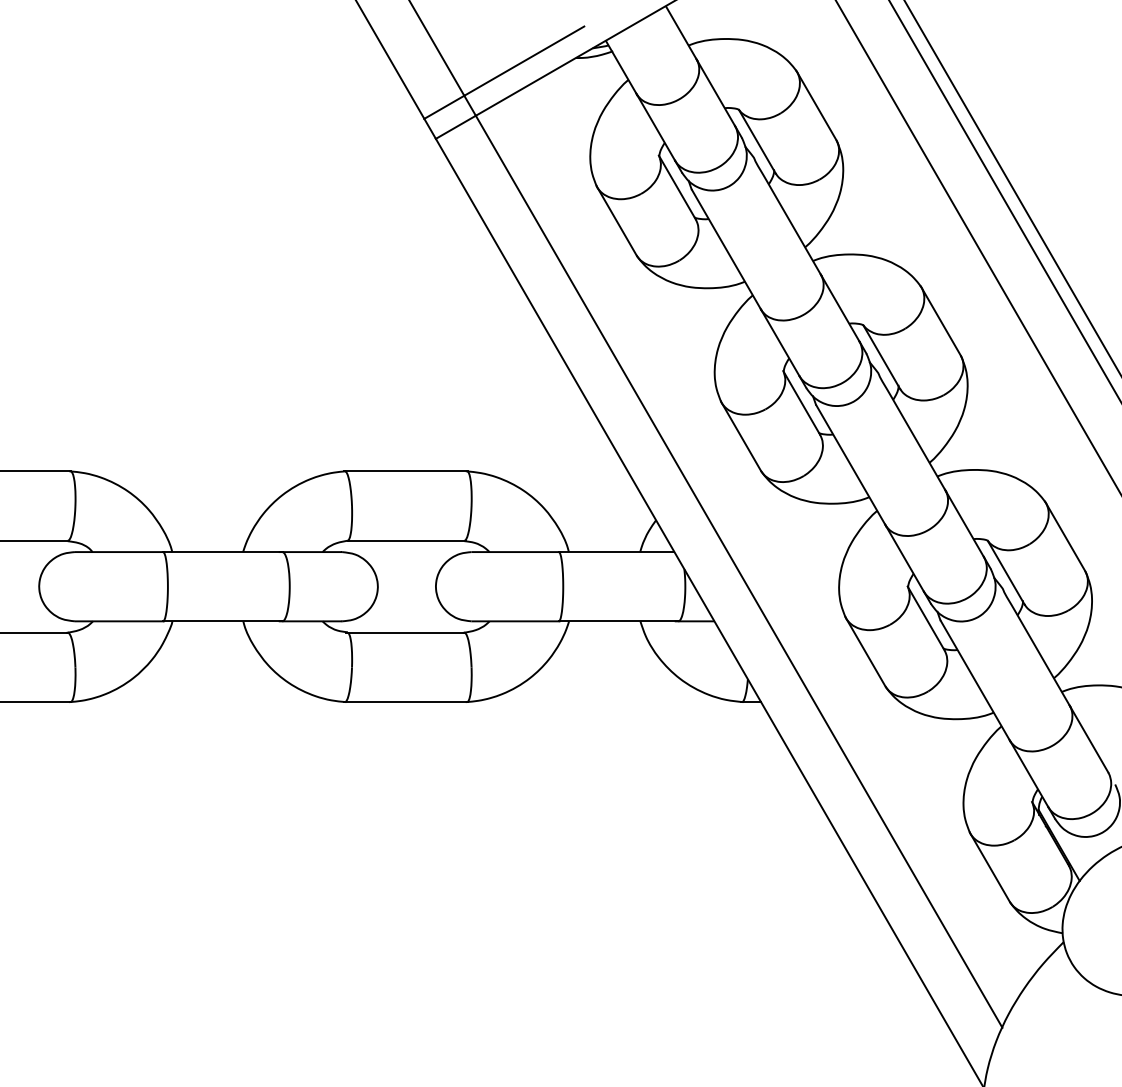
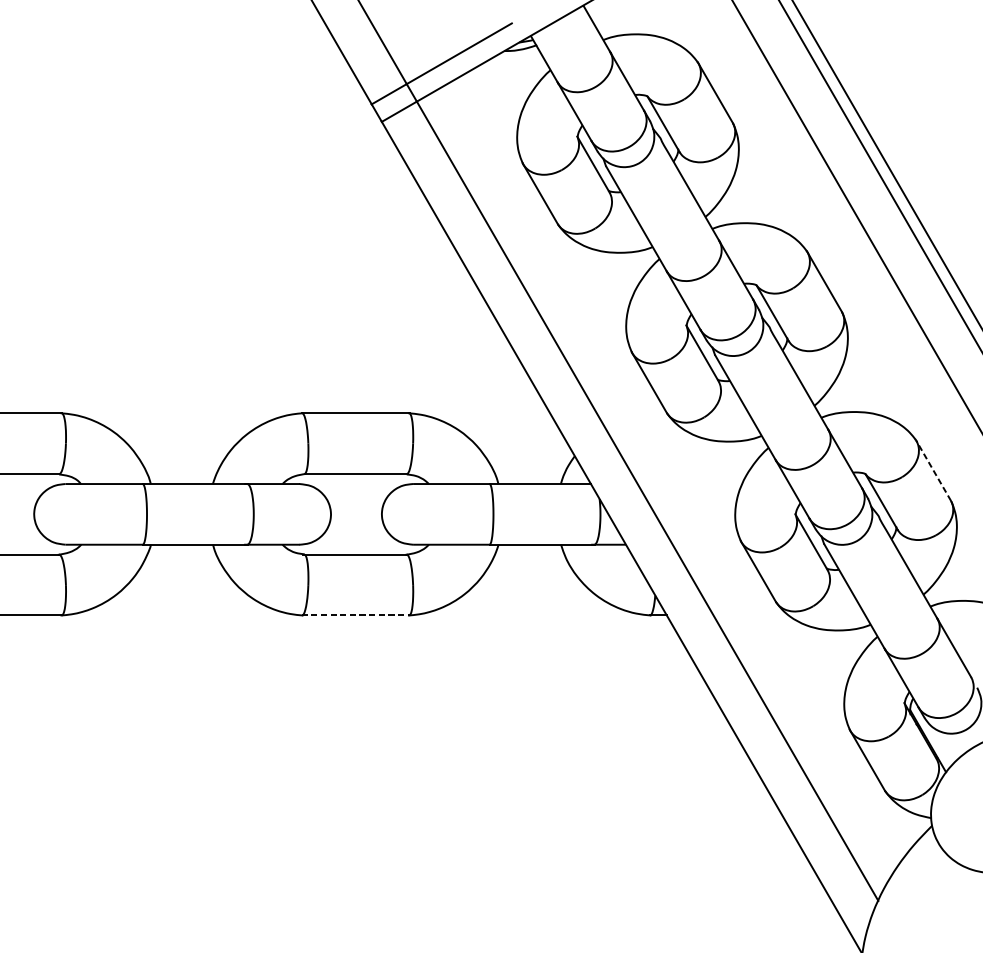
line: (1065, 536) -> (933, 470), solid -> dashed
line: (406, 702) -> (356, 615), solid -> dashed

